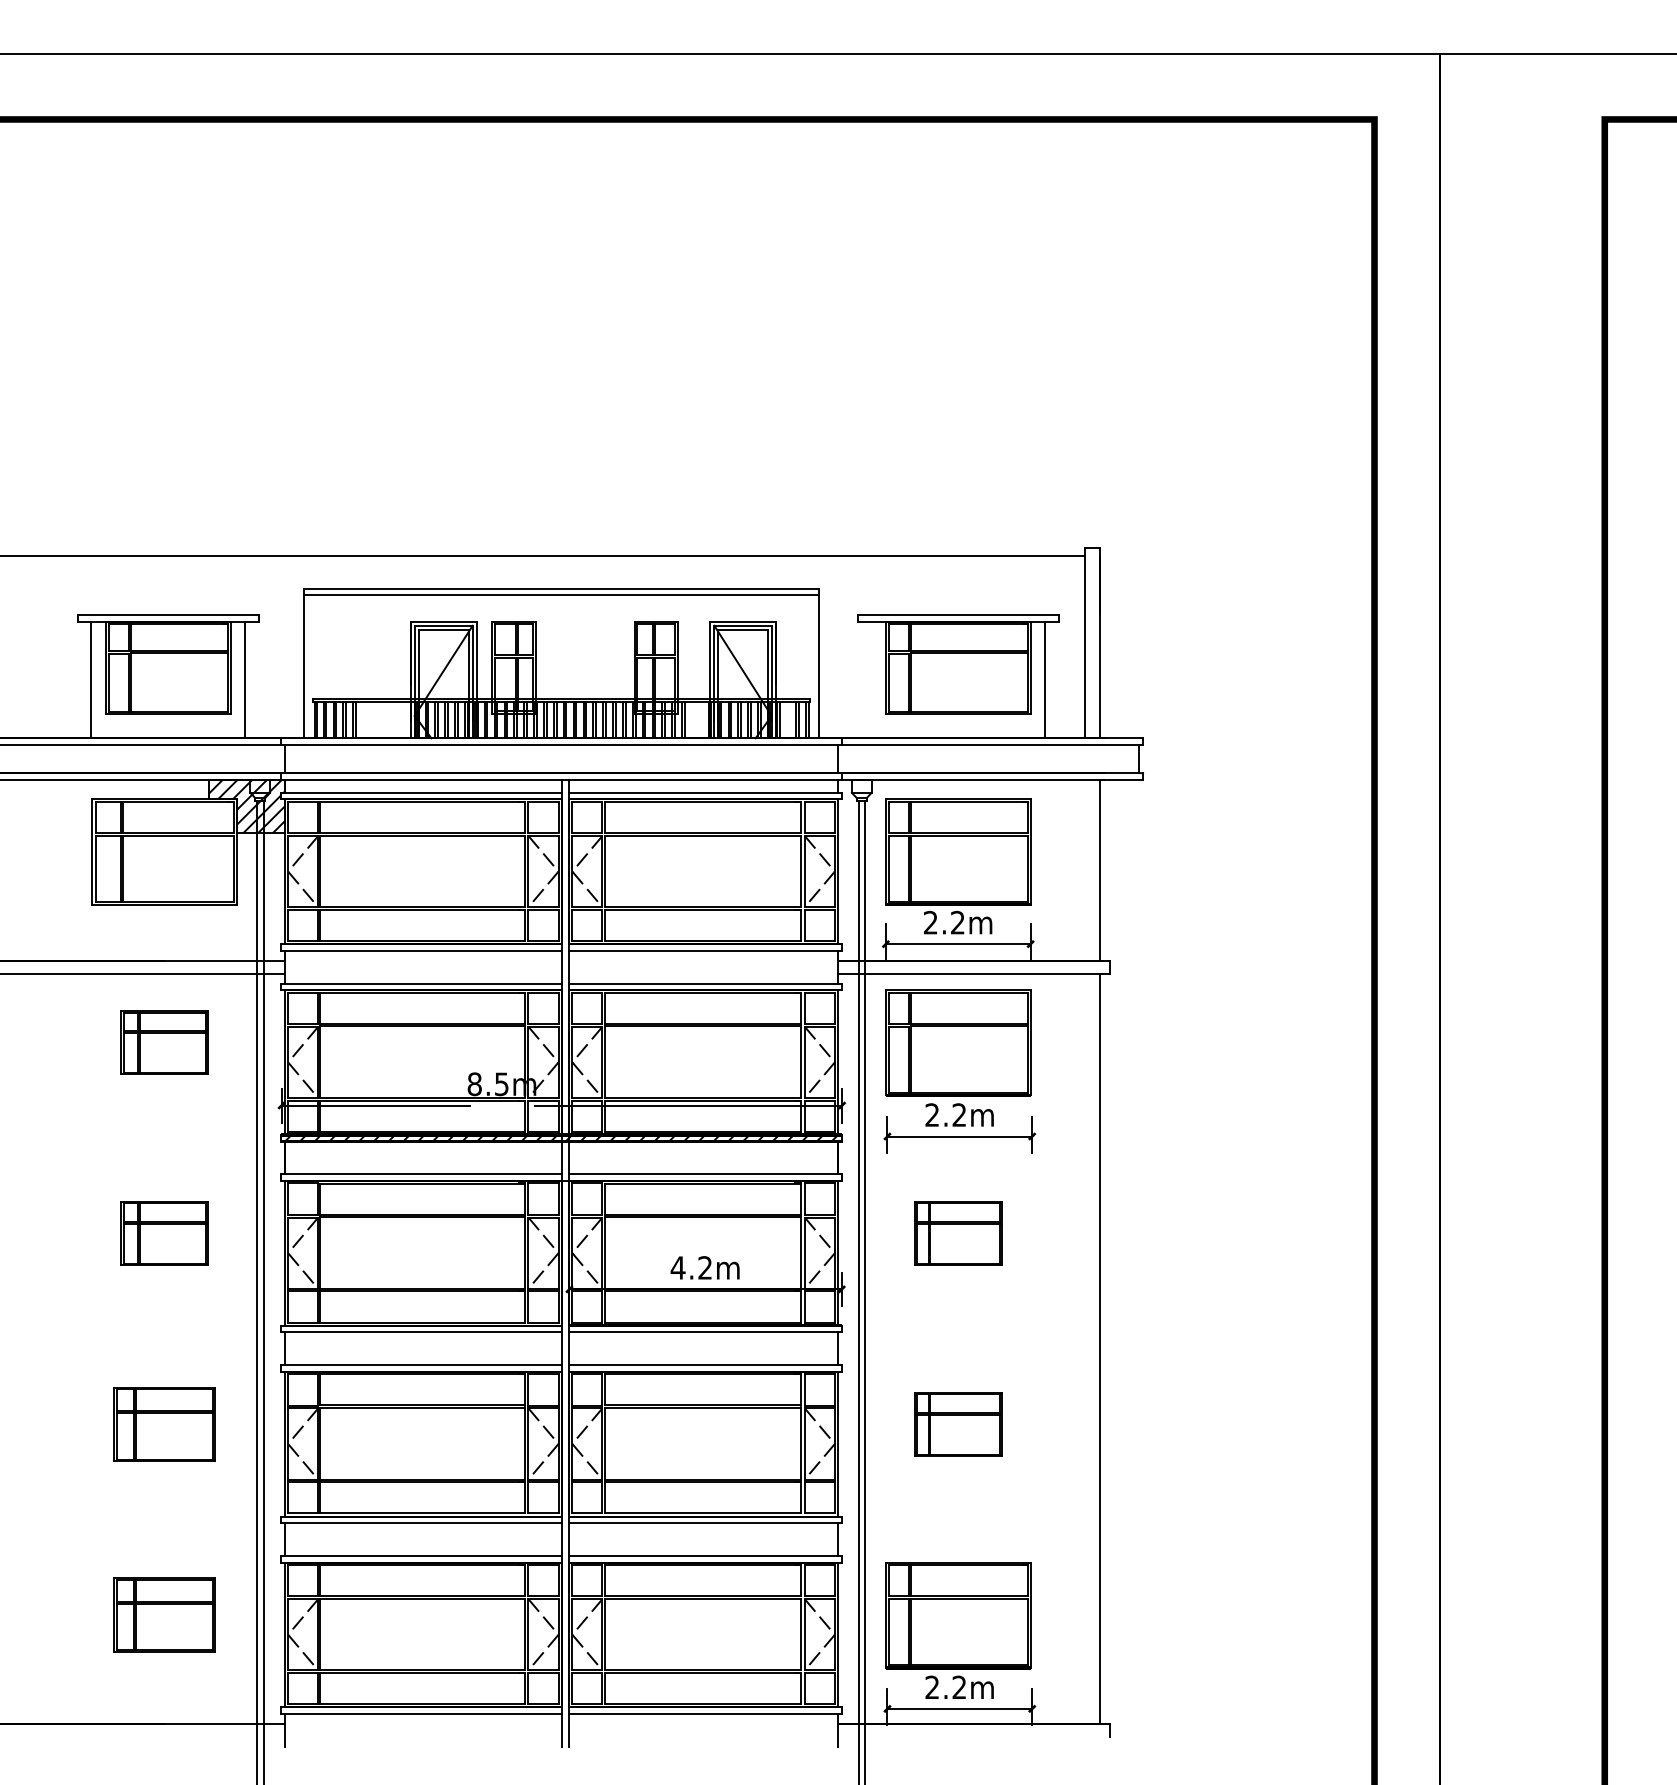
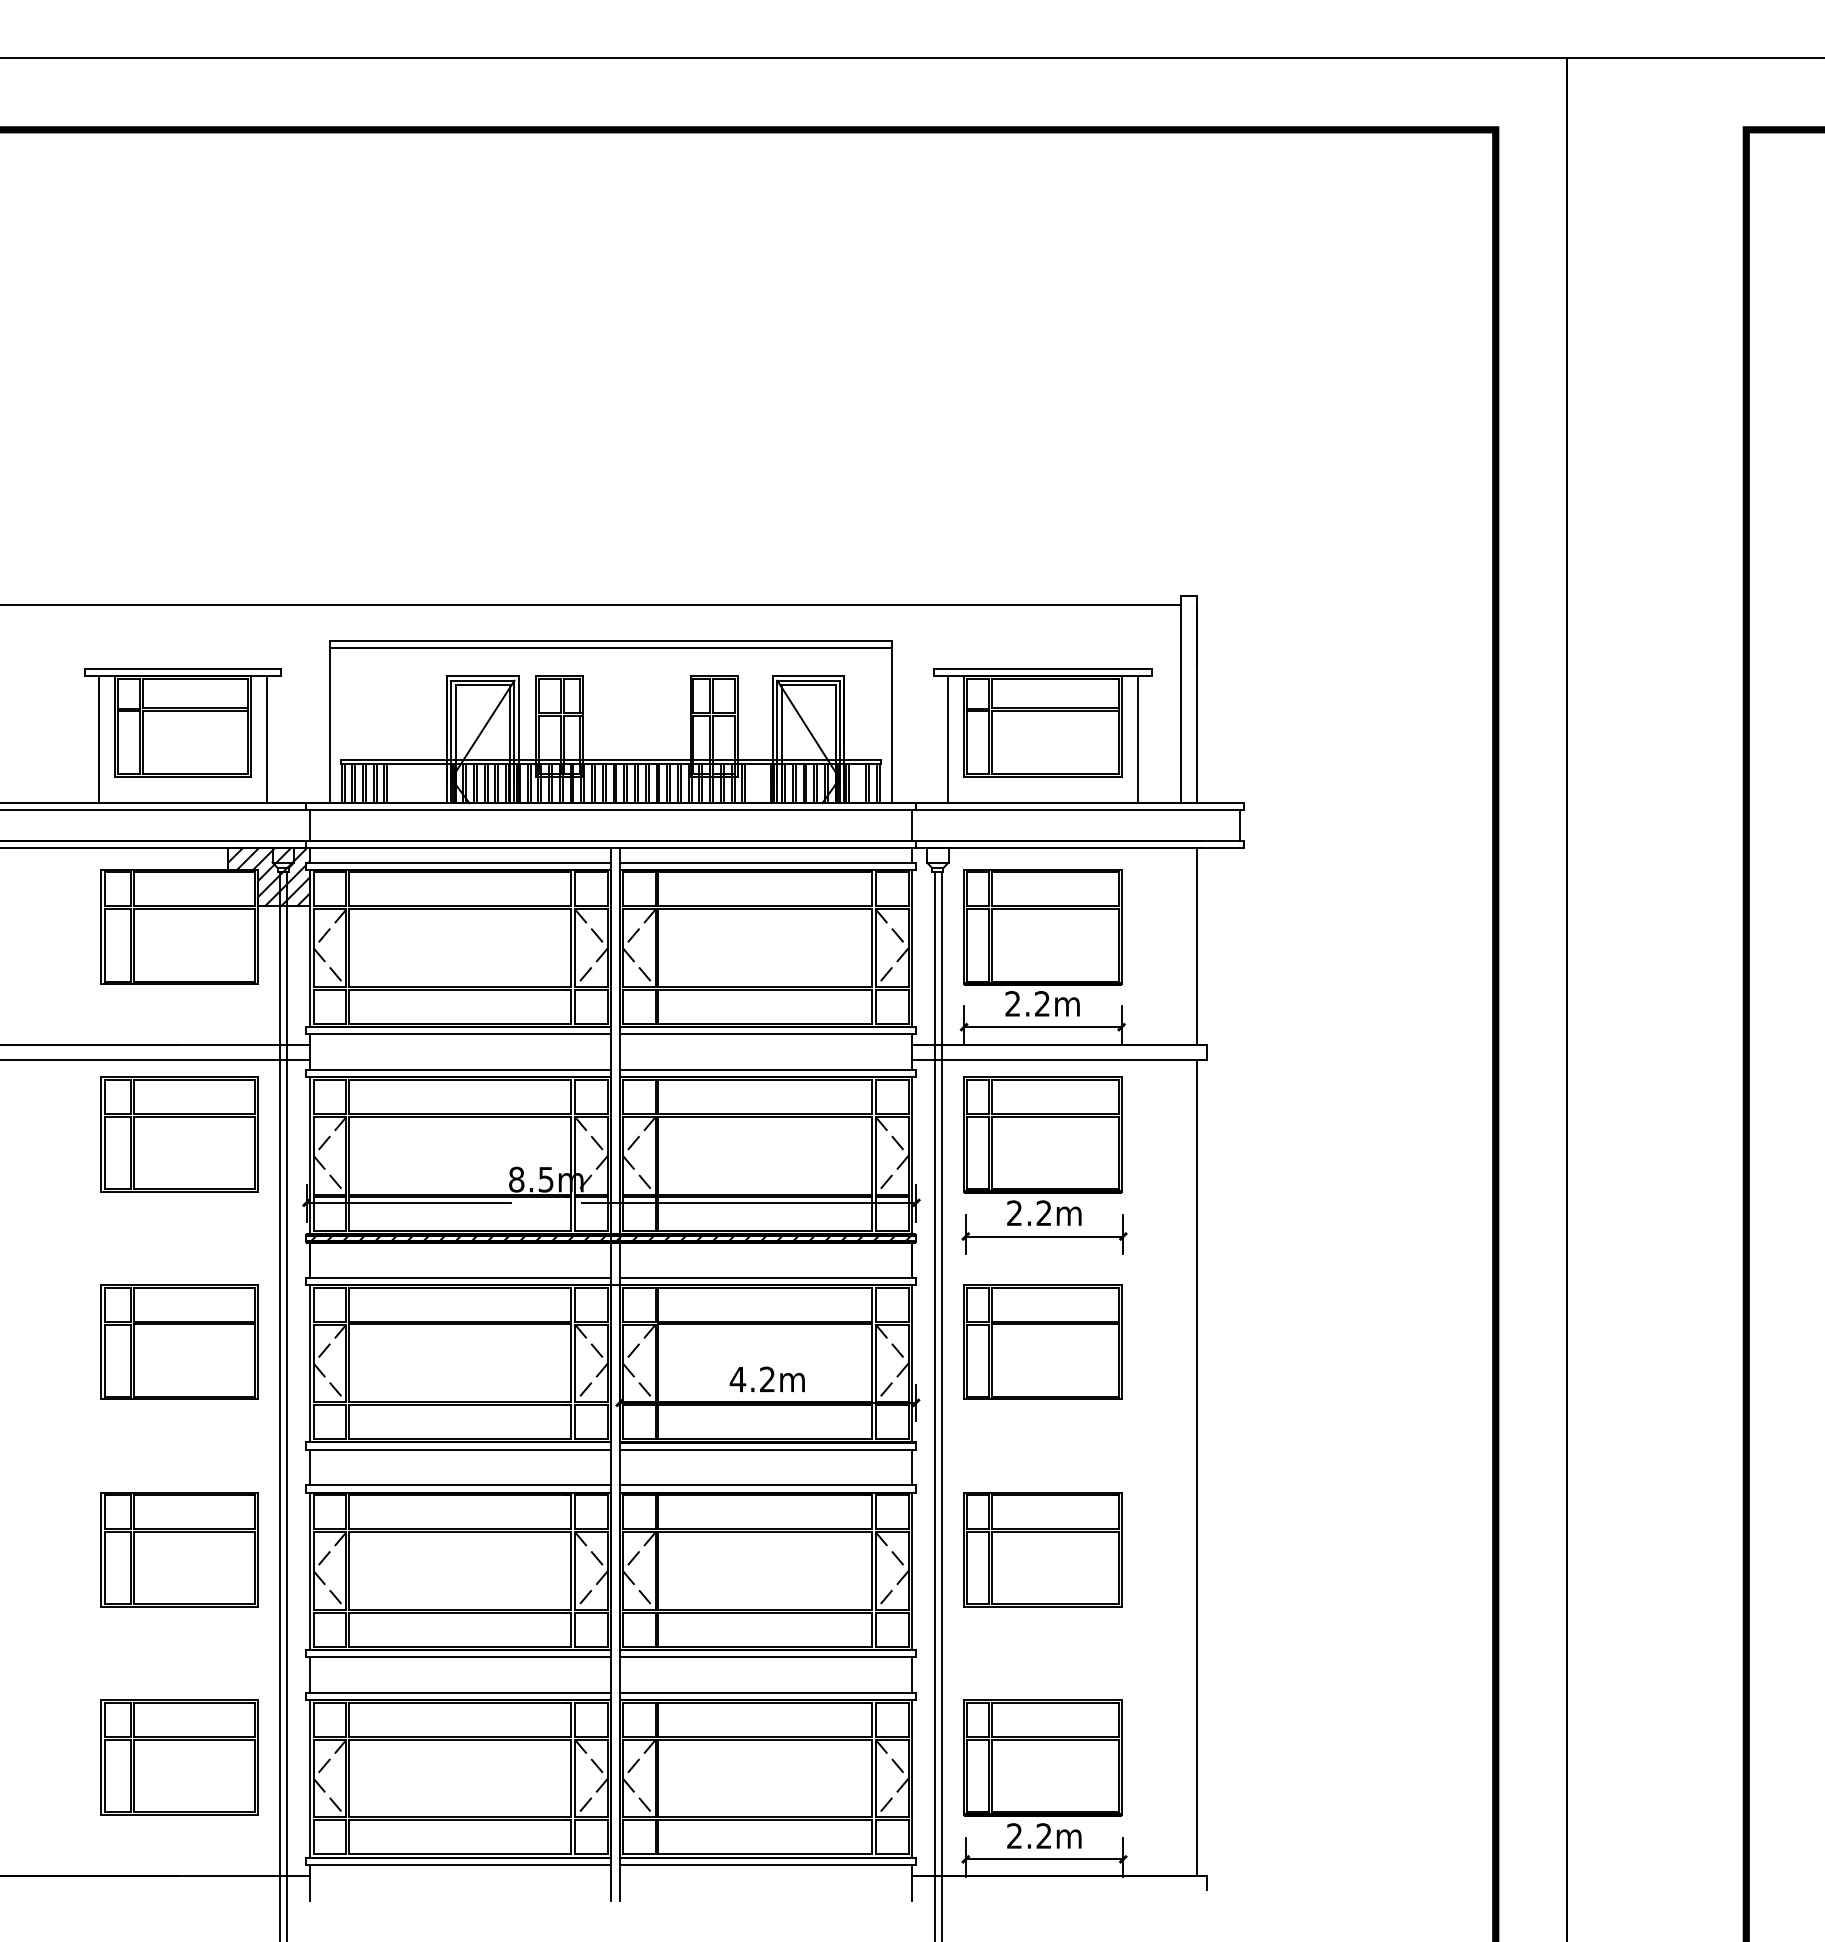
line: (870, 679) -> (947, 739), added
part: (164, 1042) -> (179, 1134), size x1.67
part: (164, 1232) -> (179, 1341), size x1.67
part: (957, 1232) -> (1042, 1341), size x1.67
part: (164, 1424) -> (179, 1549), size x1.43
part: (957, 1424) -> (1042, 1549), size x1.67
part: (164, 1615) -> (179, 1757), size x1.43

